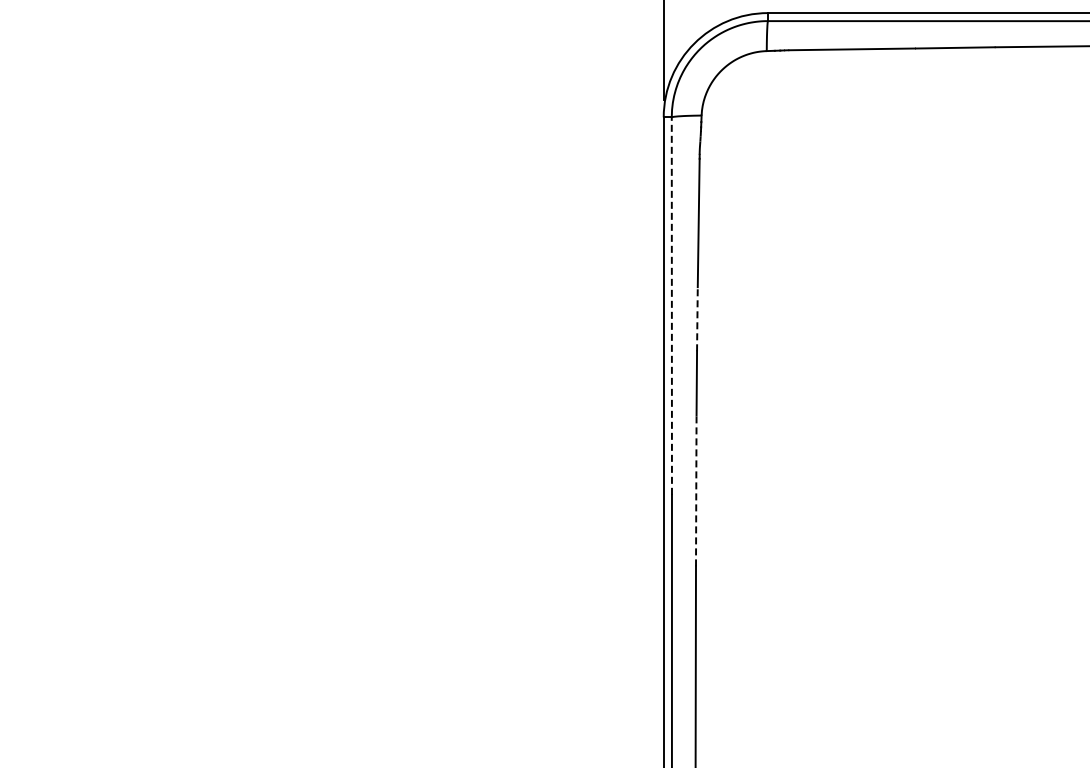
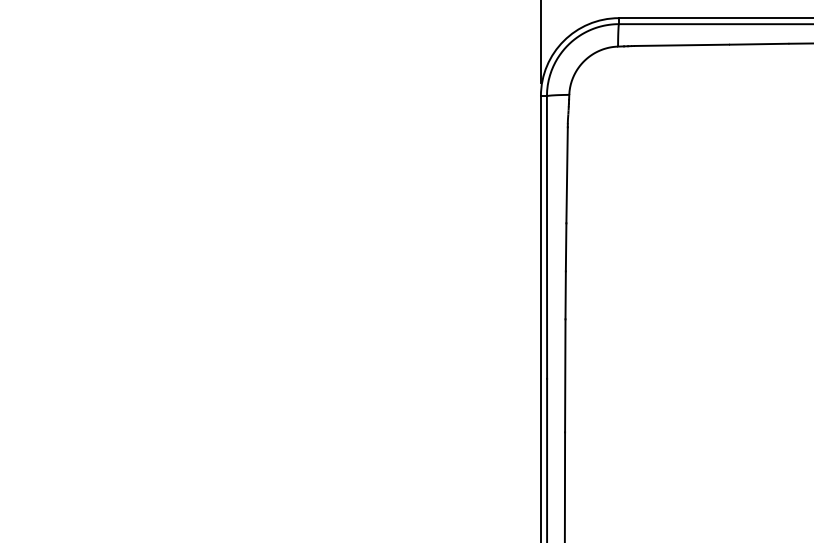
line: (671, 306) -> (546, 237), dashed -> solid
line: (697, 318) -> (566, 246), dashed -> solid
line: (696, 490) -> (565, 375), dashed -> solid

